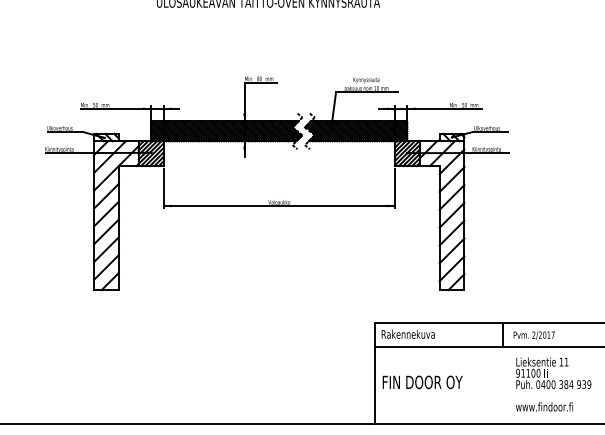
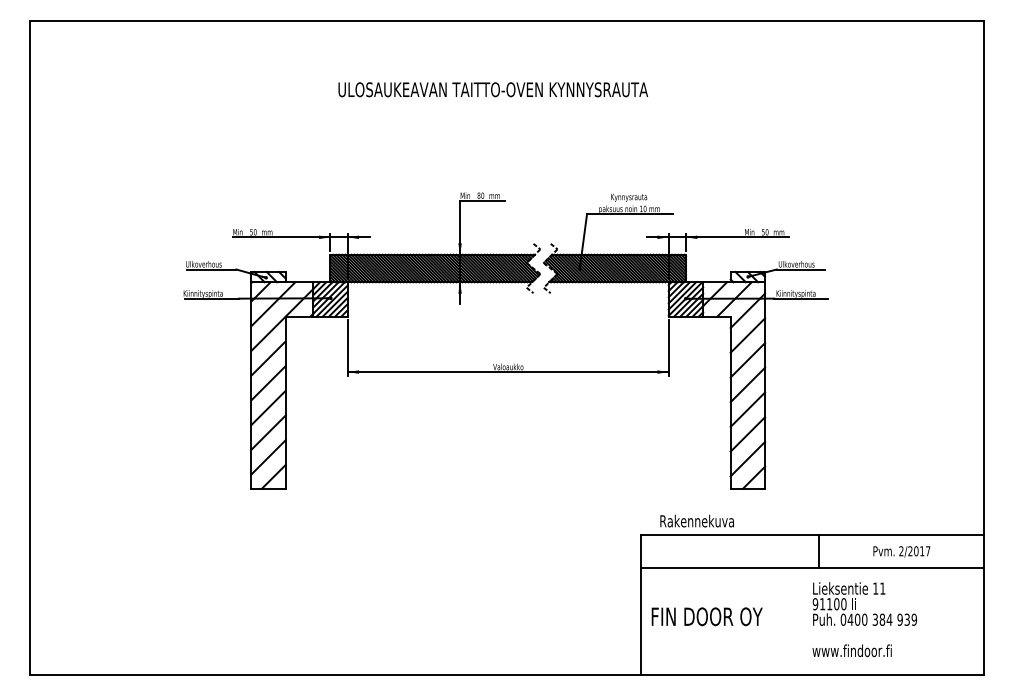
text: (407, 333) -> (696, 520), moved
text: (533, 335) -> (901, 551), moved
text: (553, 384) -> (864, 619), moved

